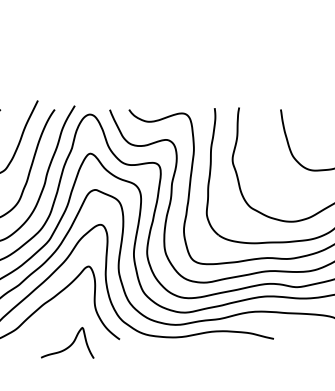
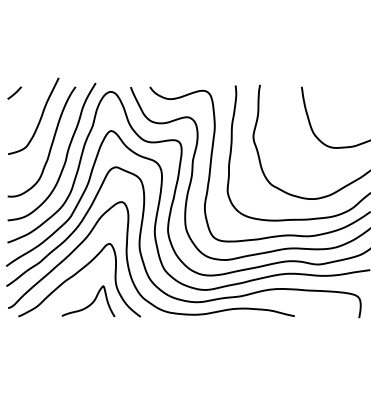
curve: (69, 345) -> (90, 303), moved

